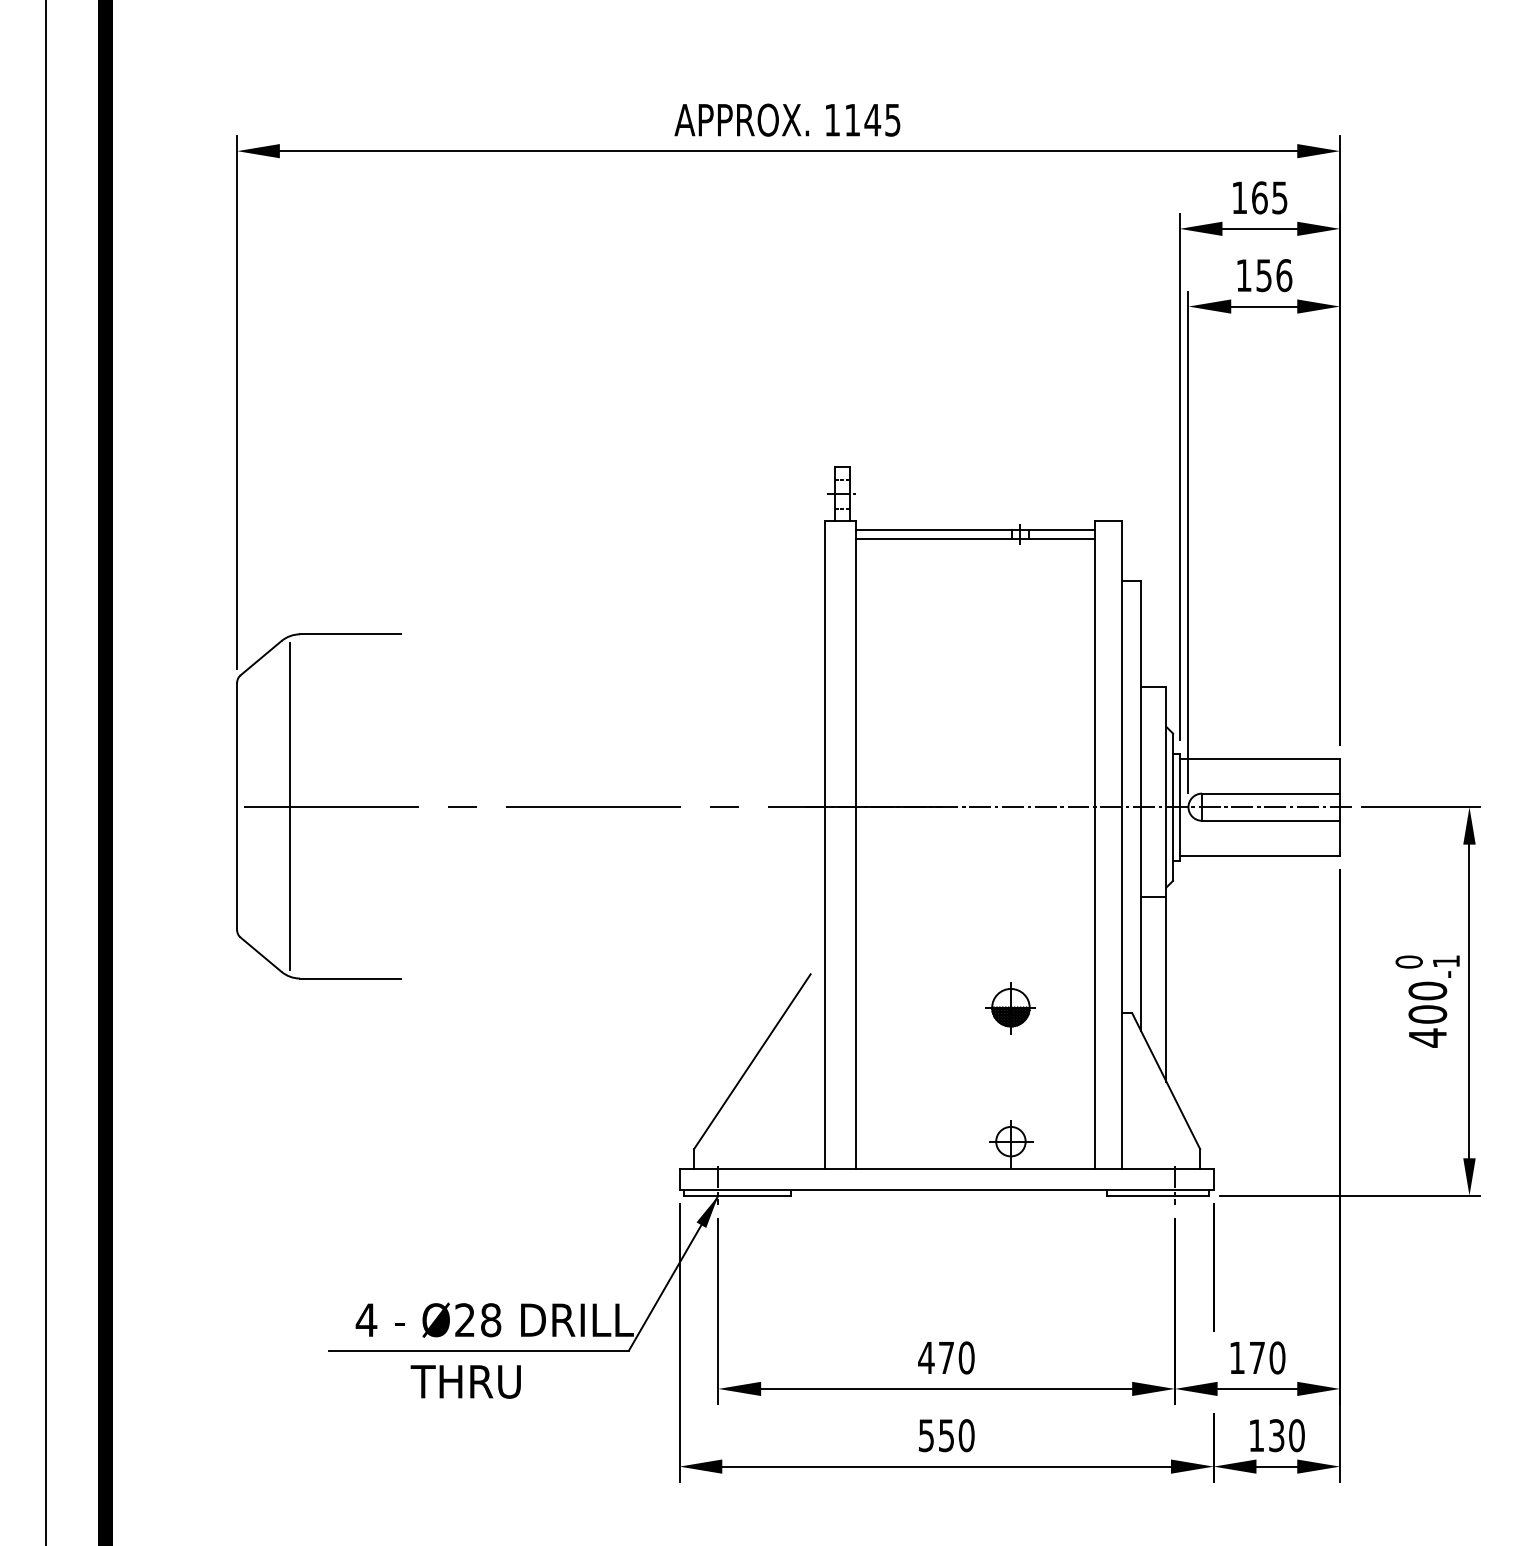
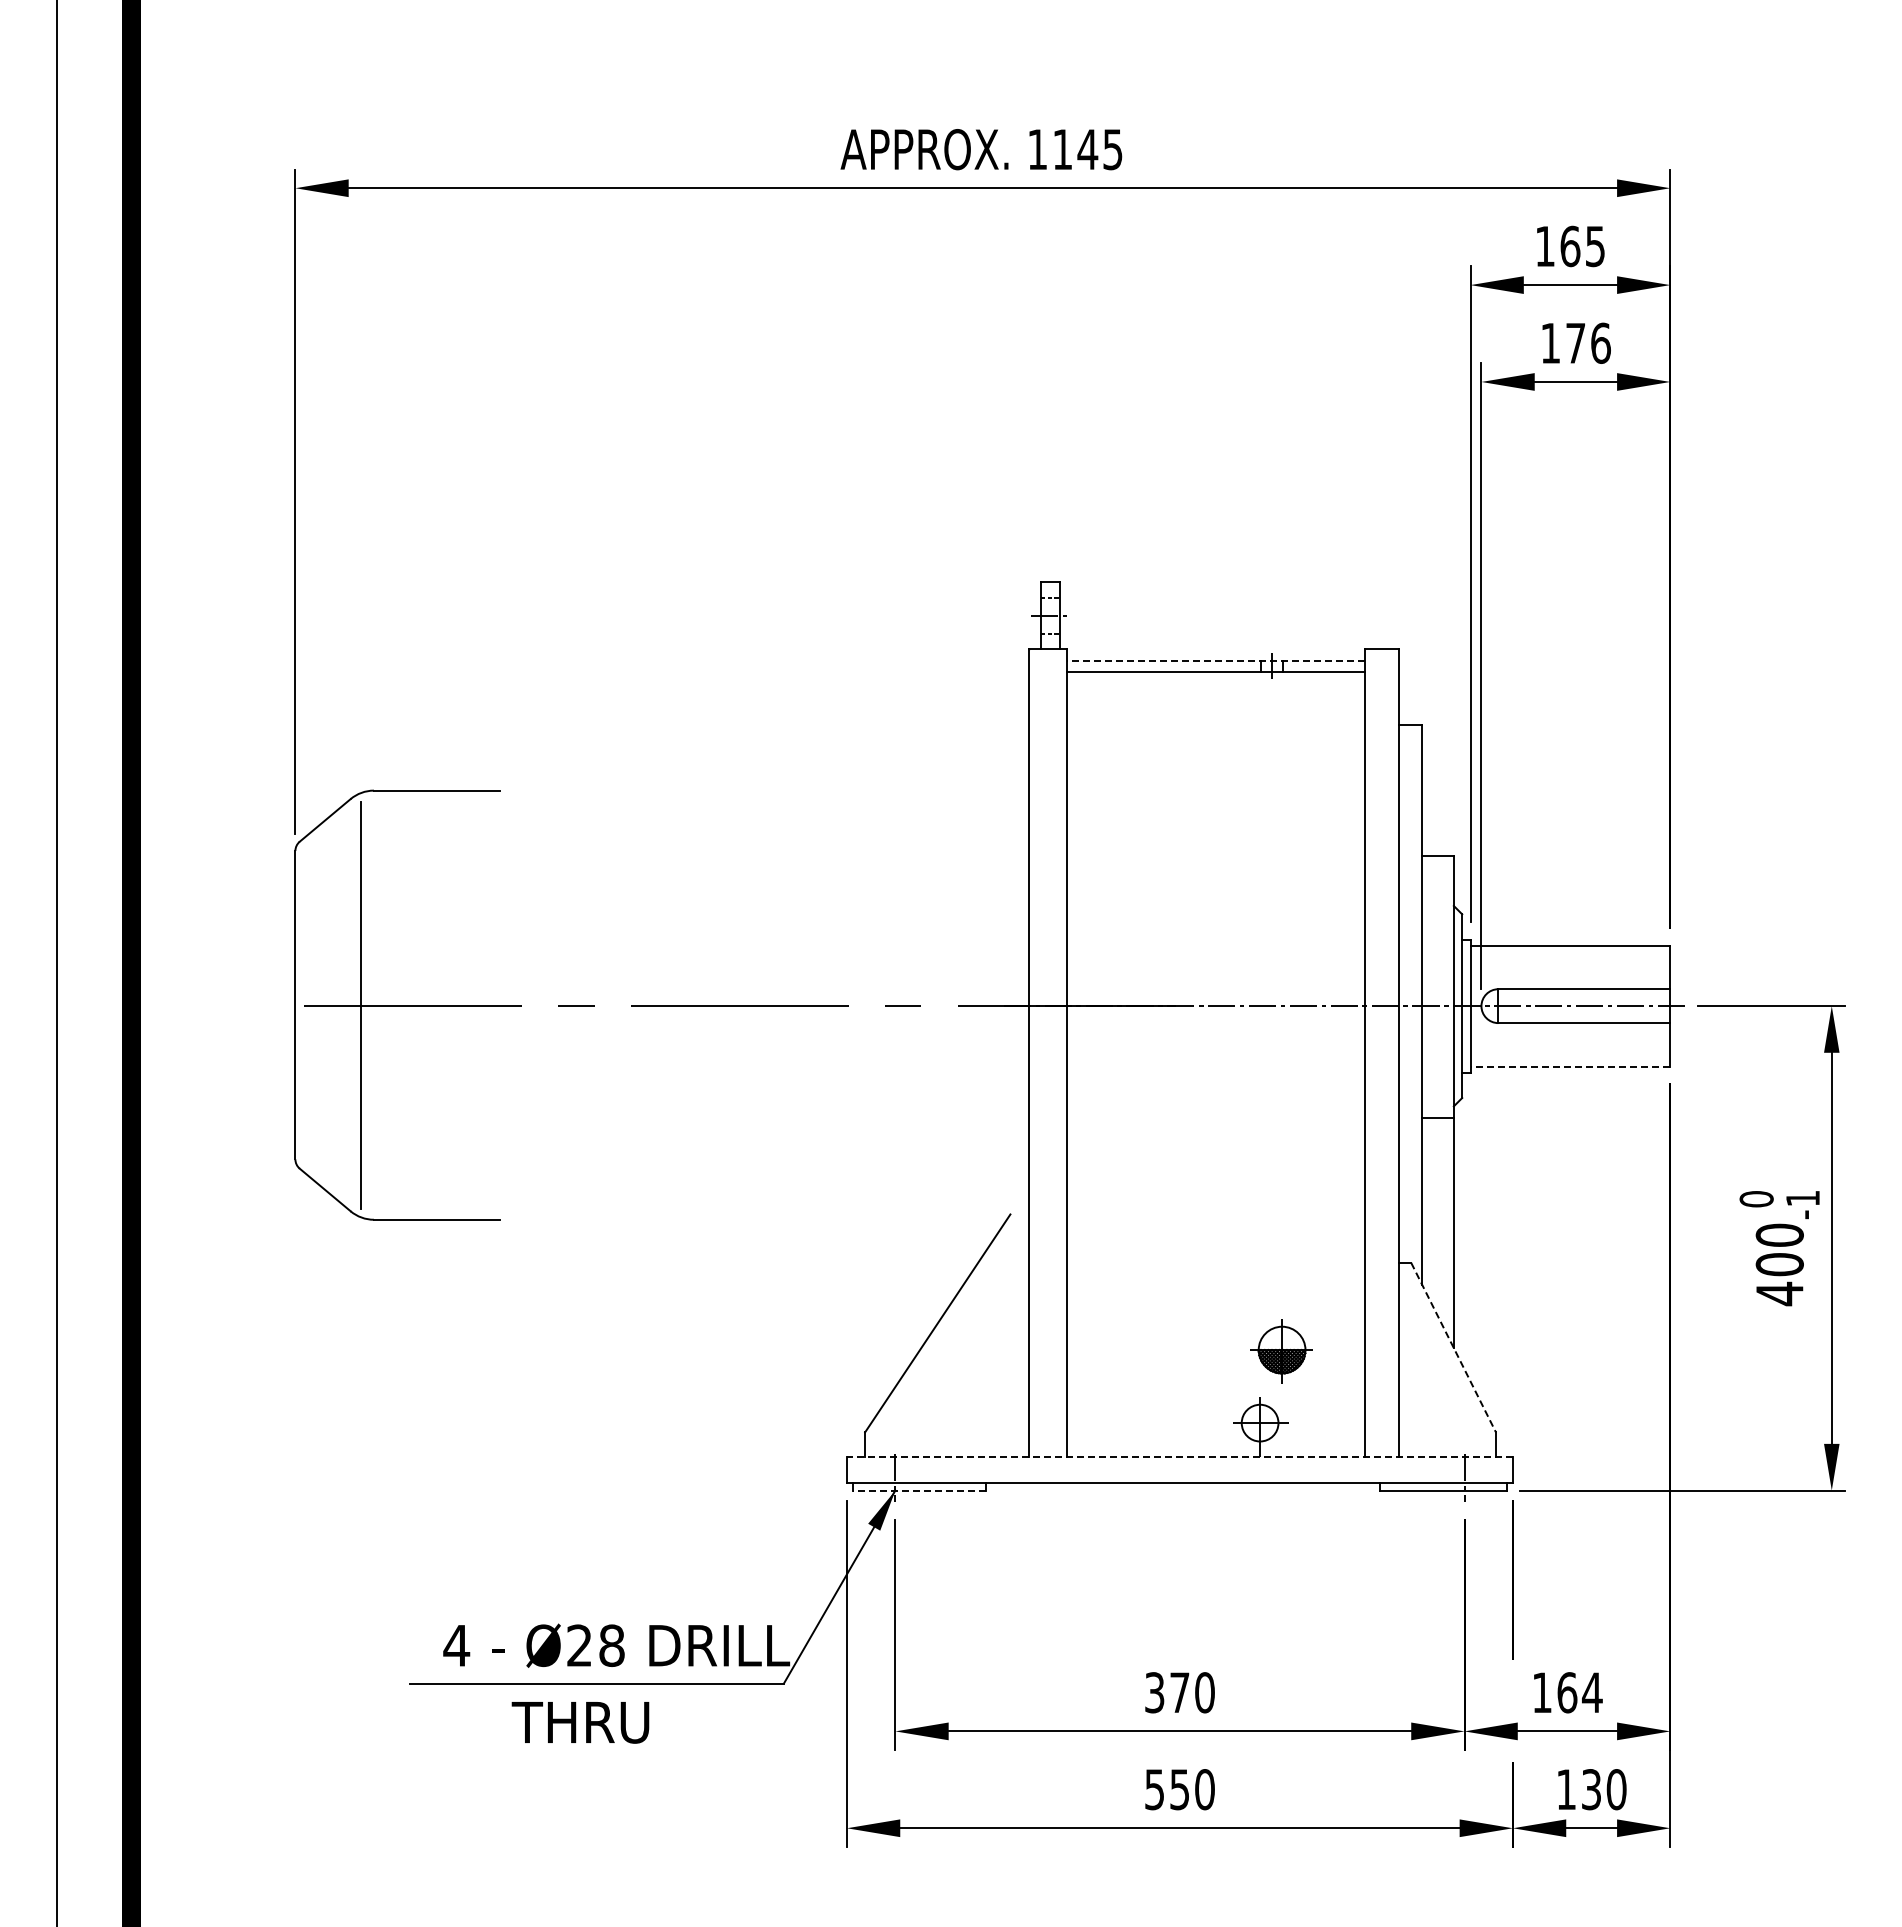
text: (1263, 275) -> (1575, 343), 156 -> 176
line: (975, 530) -> (1216, 661), solid -> dashed
line: (1259, 855) -> (1570, 1066), solid -> dashed
part: (1010, 1008) -> (1281, 1351), moved
line: (1166, 1081) -> (1453, 1347), solid -> dashed
line: (946, 1168) -> (1179, 1456), solid -> dashed
line: (737, 1195) -> (919, 1490), solid -> dashed
text: (926, 1357) -> (1154, 1692), 470 -> 370
text: (1267, 1357) -> (1579, 1692), 170 -> 164

